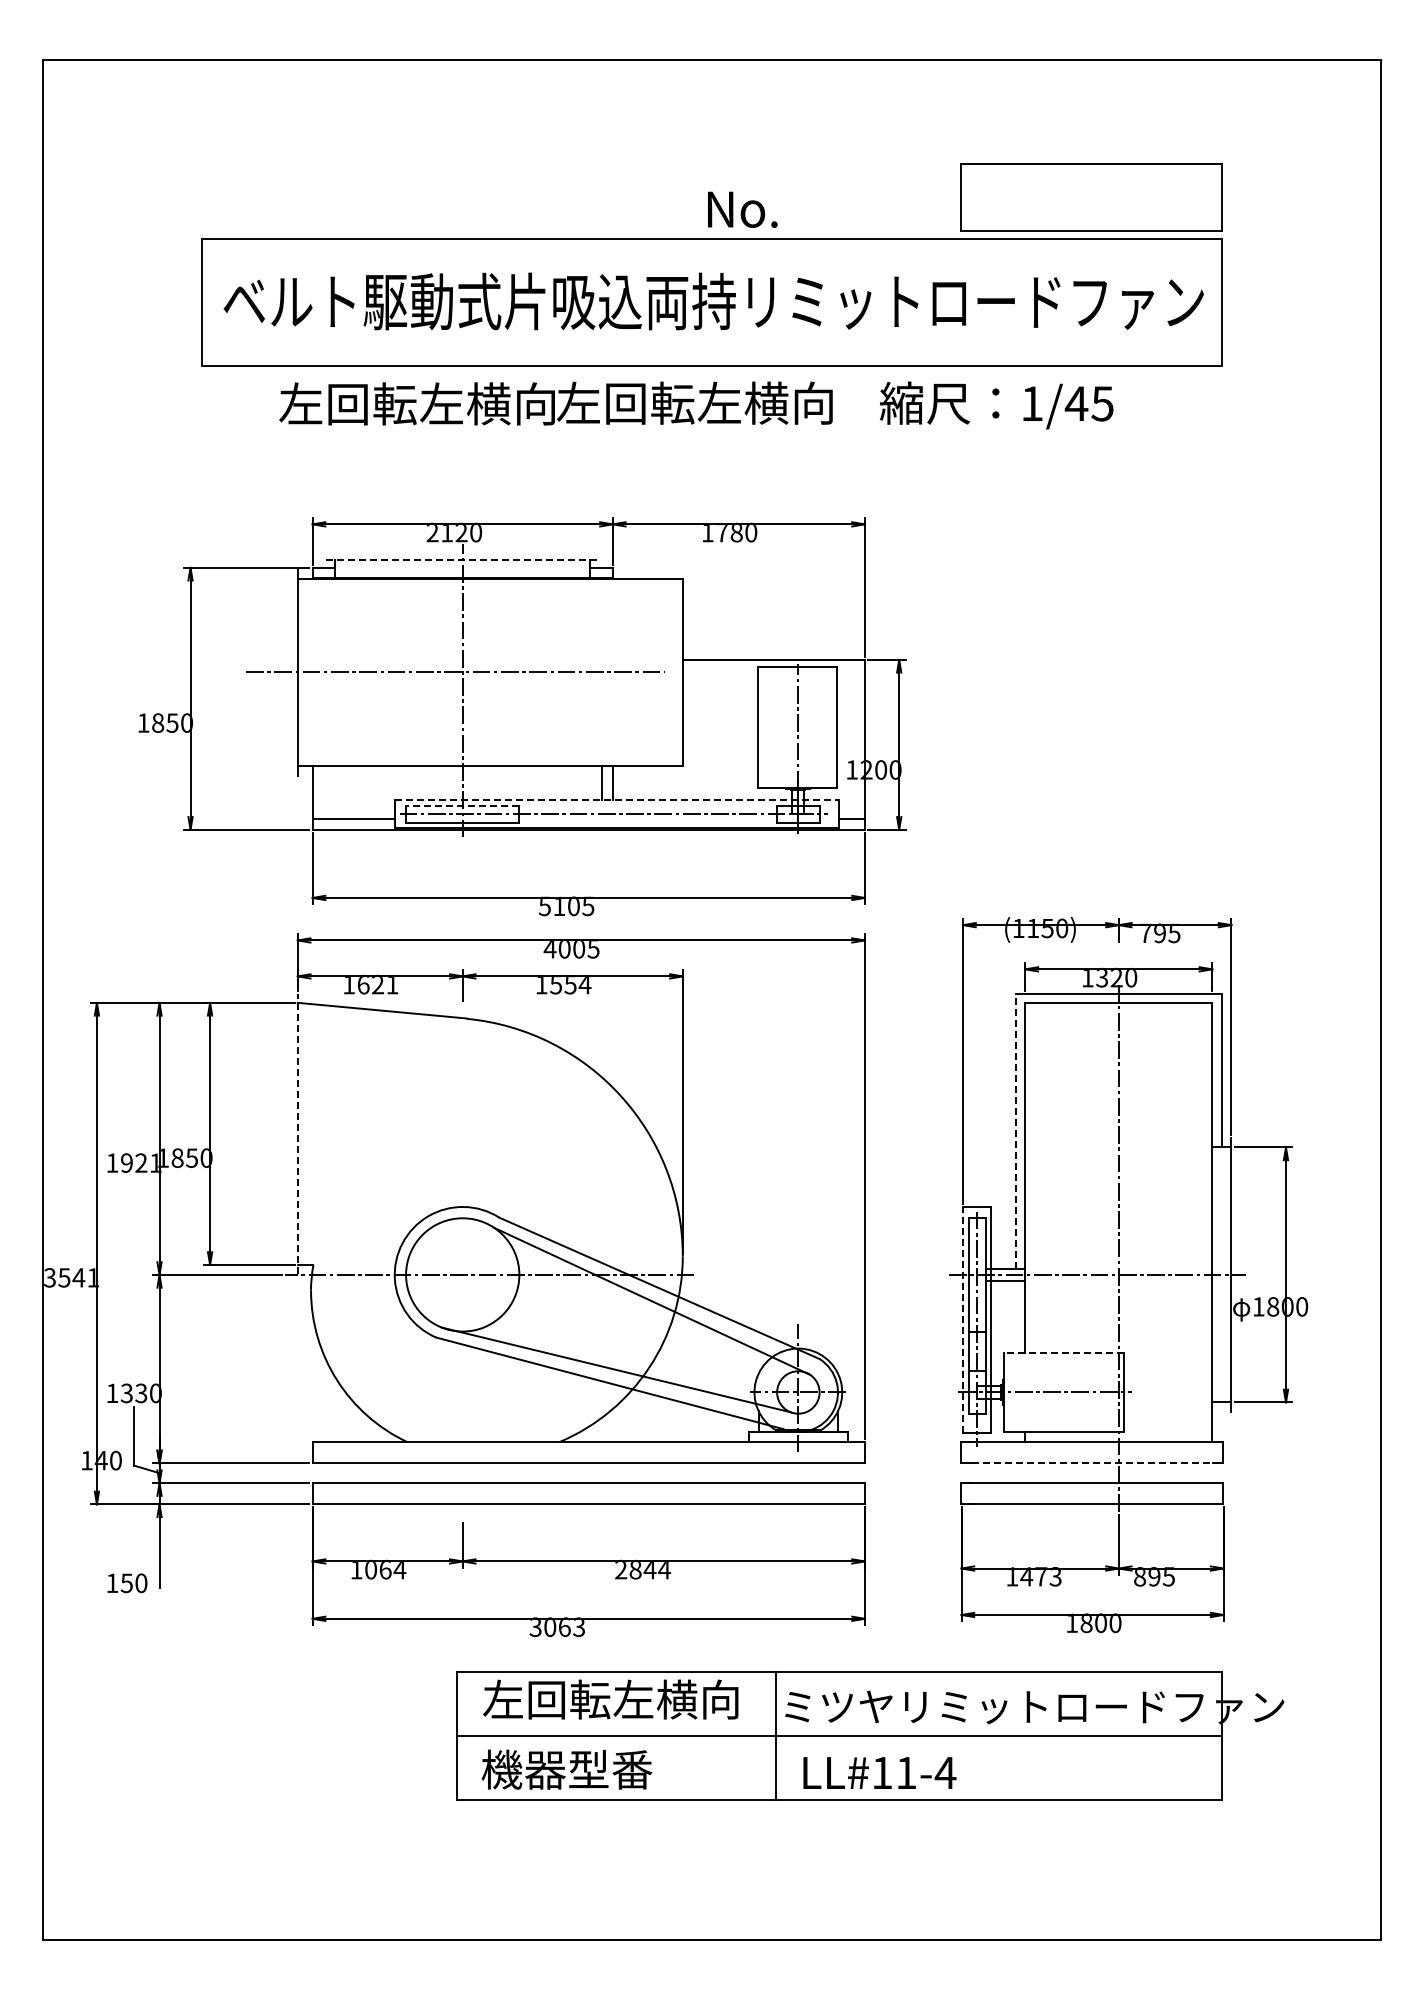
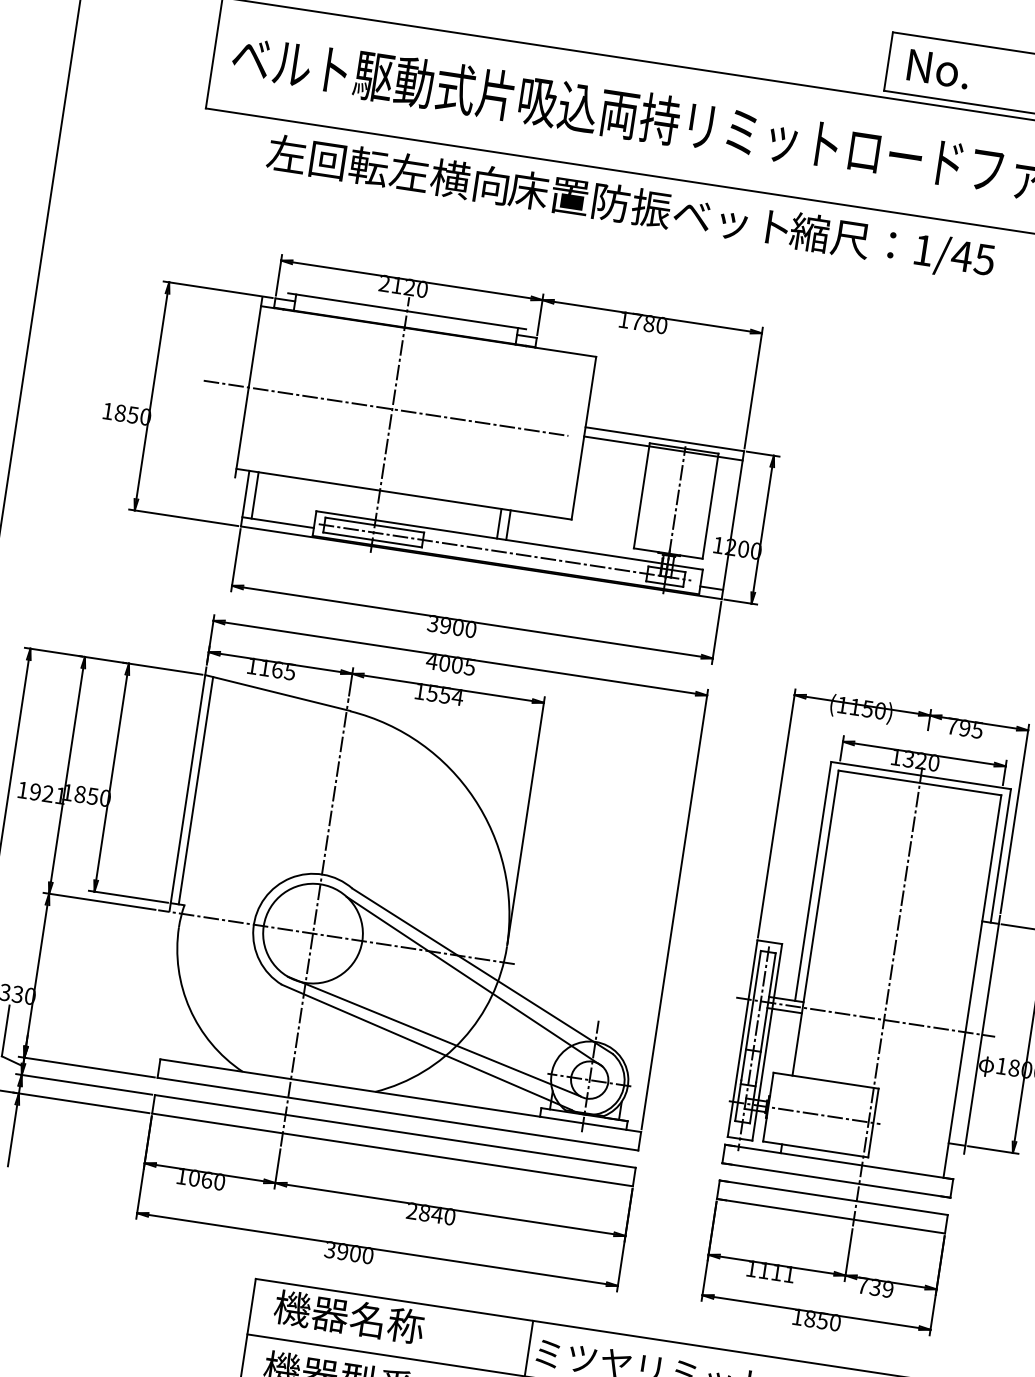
text: (742, 209) -> (938, 69), moved
text: (716, 402) -> (648, 207), 左回転左横向 -> 床置防振ベット
line: (462, 559) -> (407, 310), dashed -> solid
line: (773, 670) -> (663, 448), added
line: (323, 792) -> (255, 495), added
line: (616, 799) -> (509, 540), dashed -> solid
line: (462, 805) -> (374, 525), dashed -> solid
text: (566, 906) -> (451, 626), 5105 -> 3900
text: (377, 984) -> (277, 669), 1621 -> 1165
line: (1015, 1130) -> (813, 880), dashed -> solid
line: (306, 1133) -> (195, 789), added
line: (297, 1134) -> (187, 789), dashed -> solid
line: (462, 1261) -> (314, 921), added
line: (963, 1319) -> (743, 1038), dashed -> solid
line: (1063, 1353) -> (825, 1081), dashed -> solid
line: (1092, 1463) -> (836, 1180), dashed -> solid
text: (399, 1569) -> (219, 1181), 1064 -> 1060
text: (664, 1569) -> (449, 1216), 2844 -> 2840
text: (1040, 1576) -> (776, 1272), 1473 -> 1111
text: (1154, 1576) -> (875, 1287), 895 -> 739
text: (1100, 1622) -> (822, 1320), 1800 -> 1850
text: (564, 1626) -> (355, 1253), 3063 -> 3900
text: (610, 1699) -> (385, 1322), 左回転左横向 -> 機器名称

